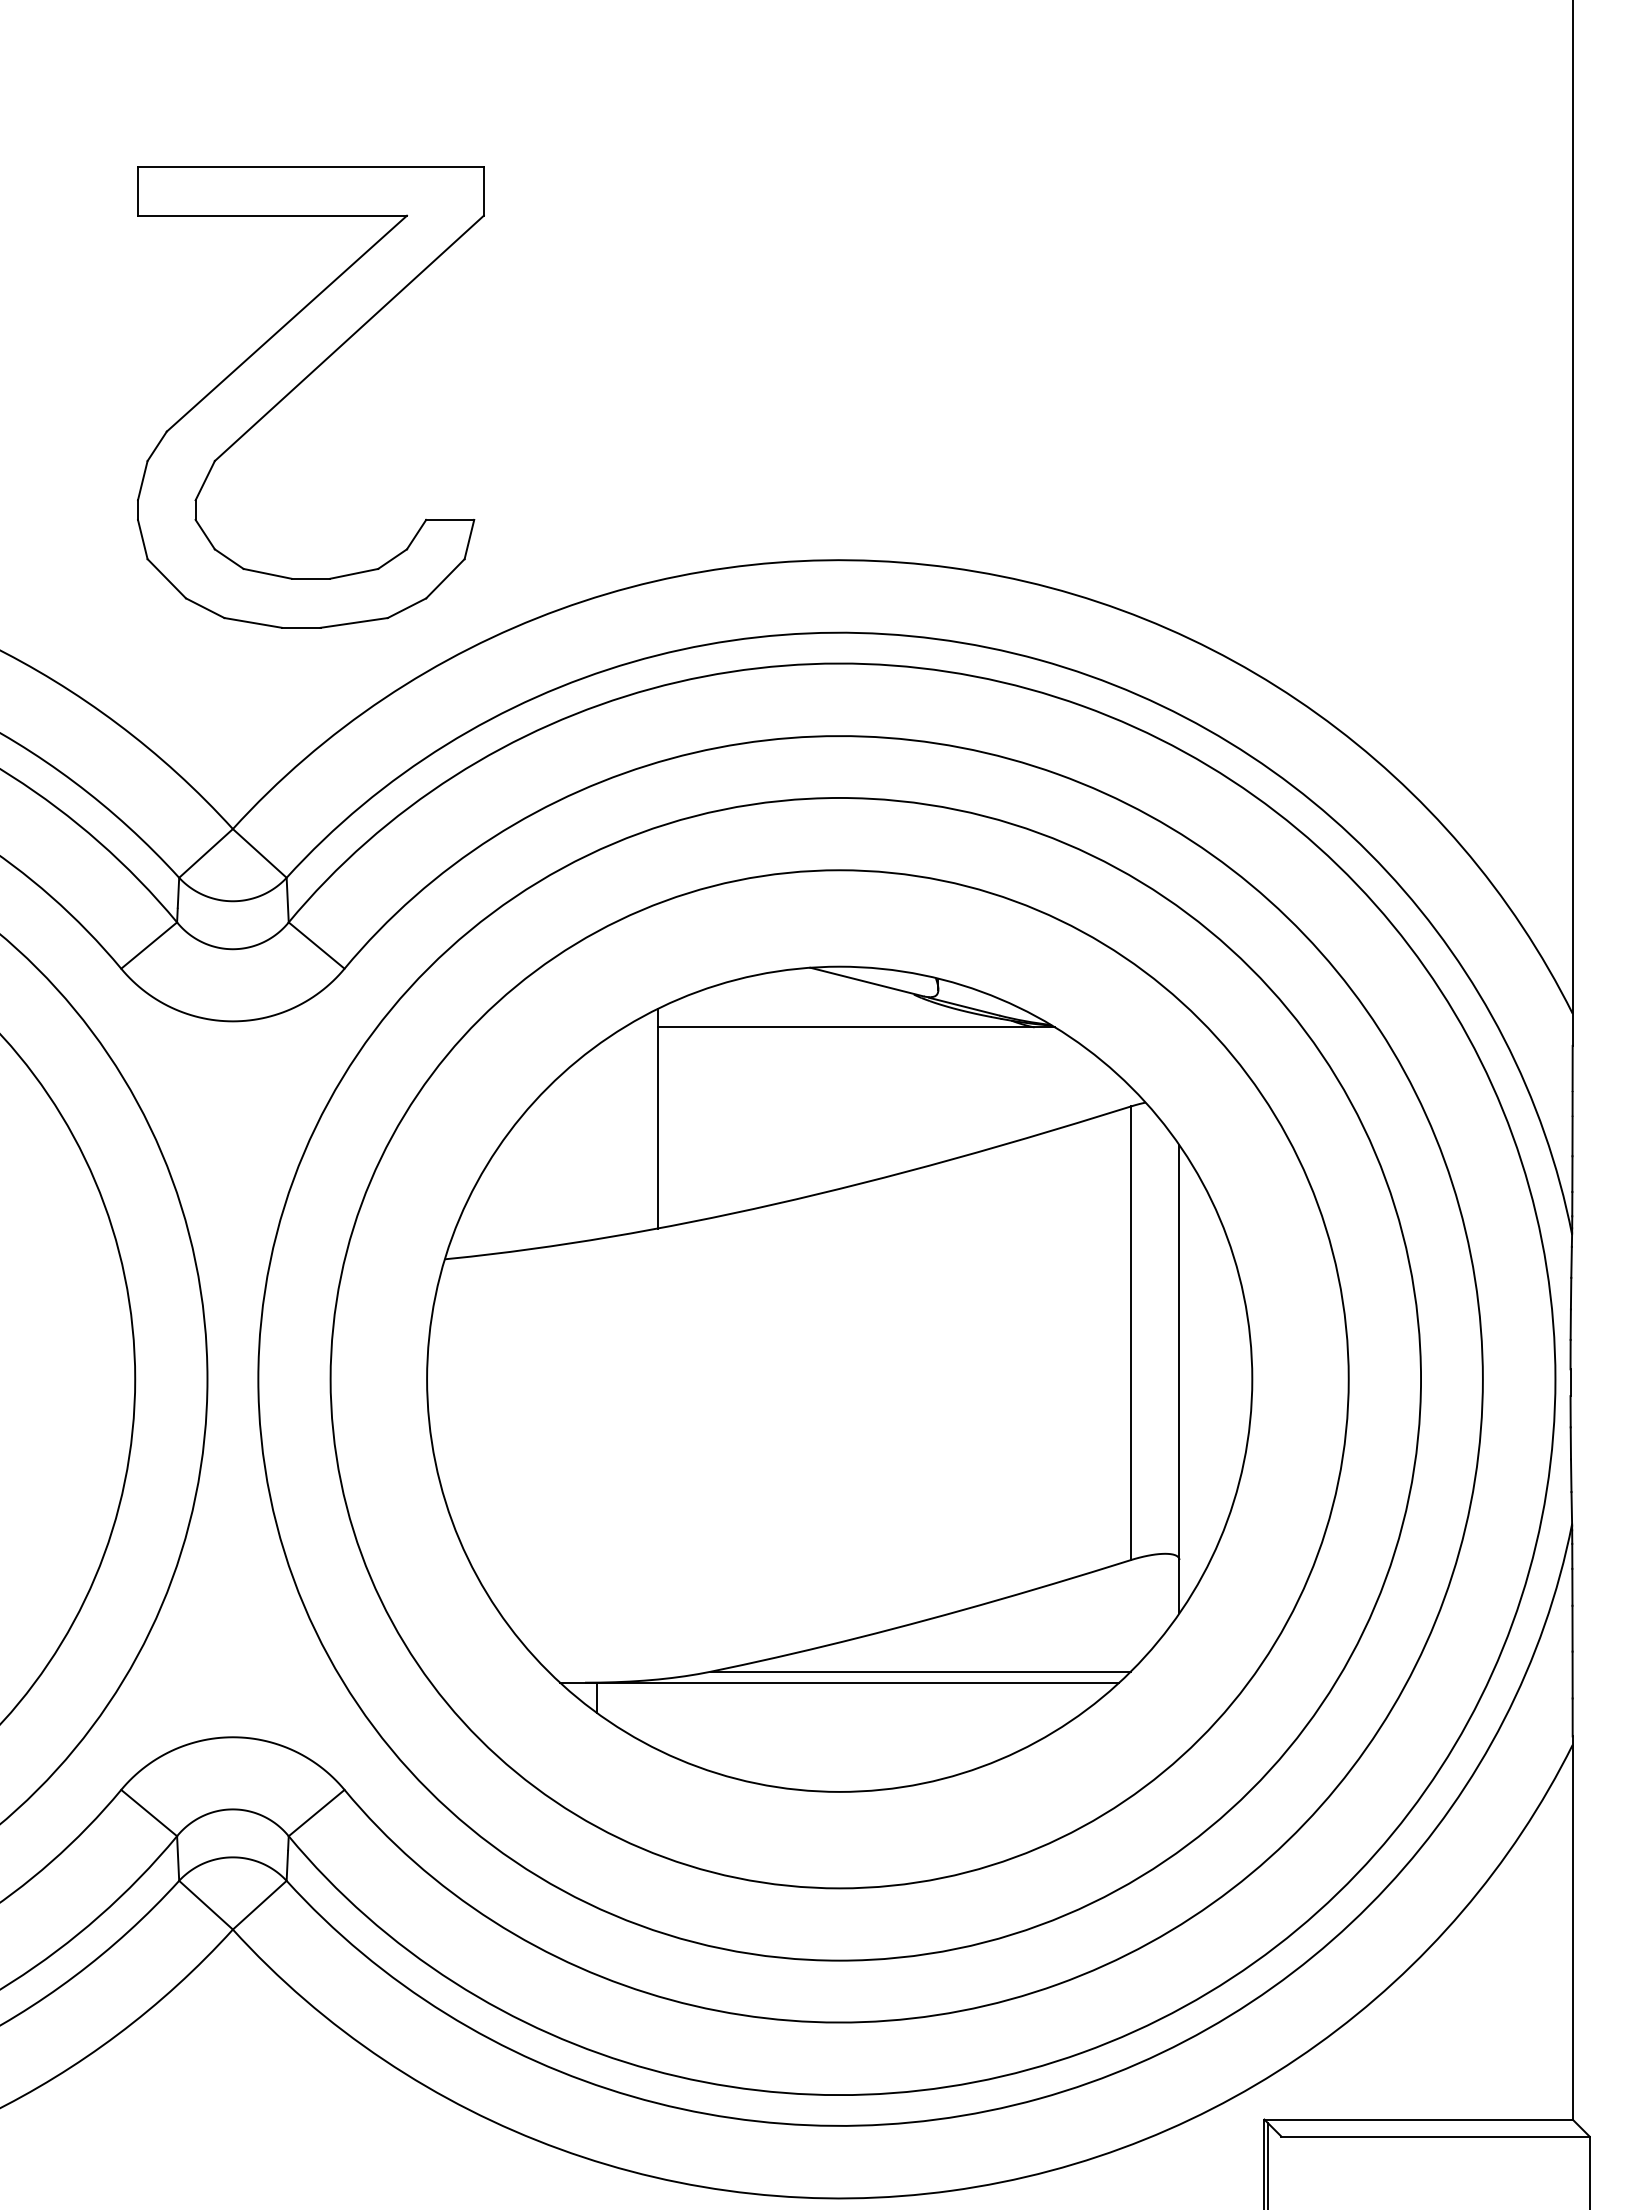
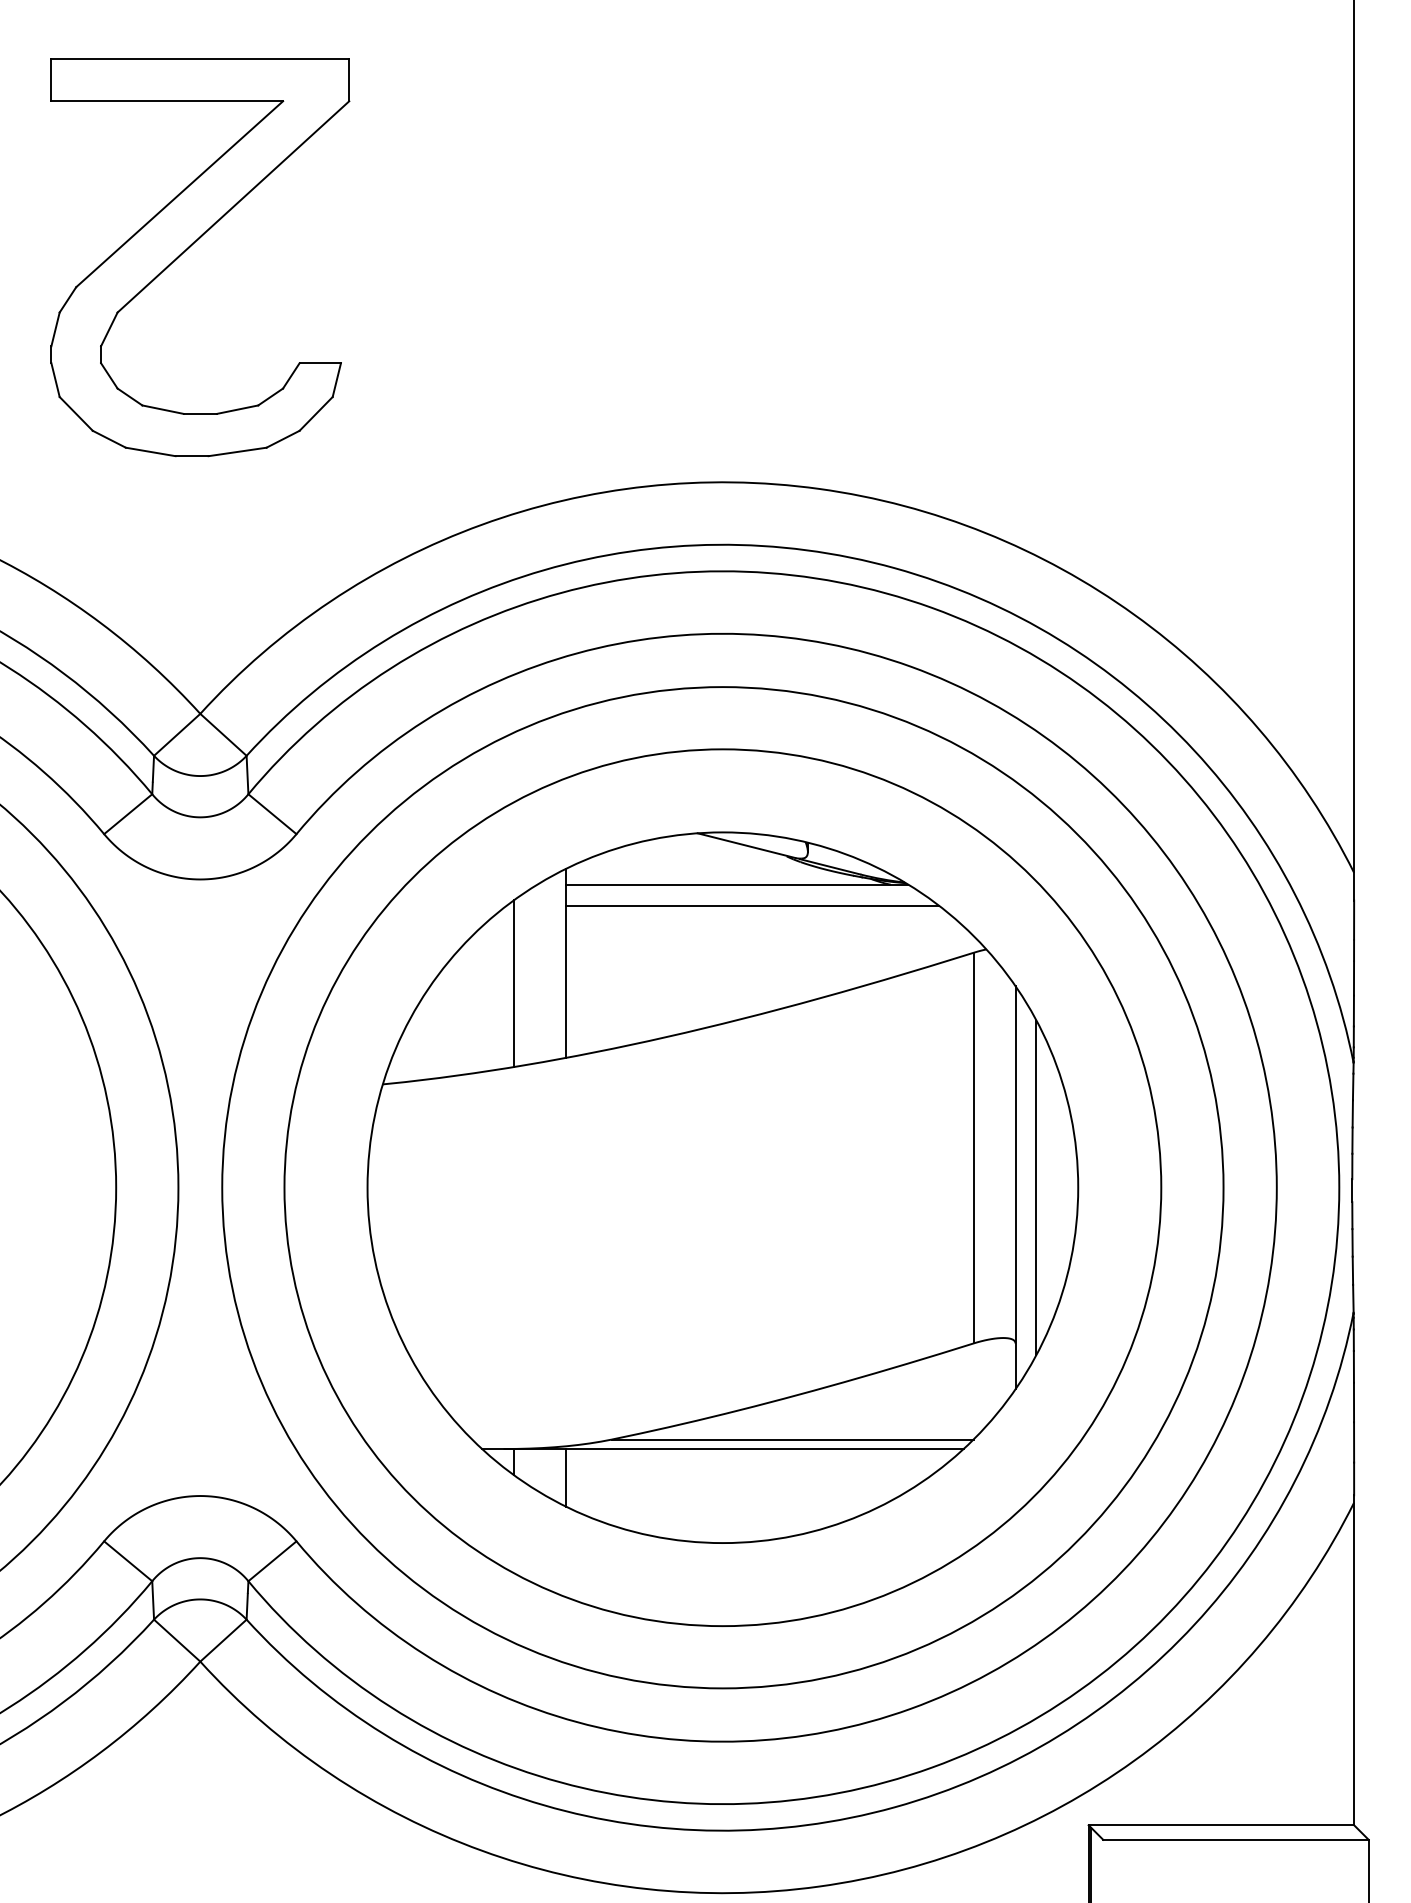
part: (299, 385) -> (190, 247), moved
line: (873, 1051) -> (752, 905), added
line: (596, 1142) -> (513, 983), added
line: (1203, 1379) -> (1036, 1187), added
line: (657, 1715) -> (565, 1477), added

